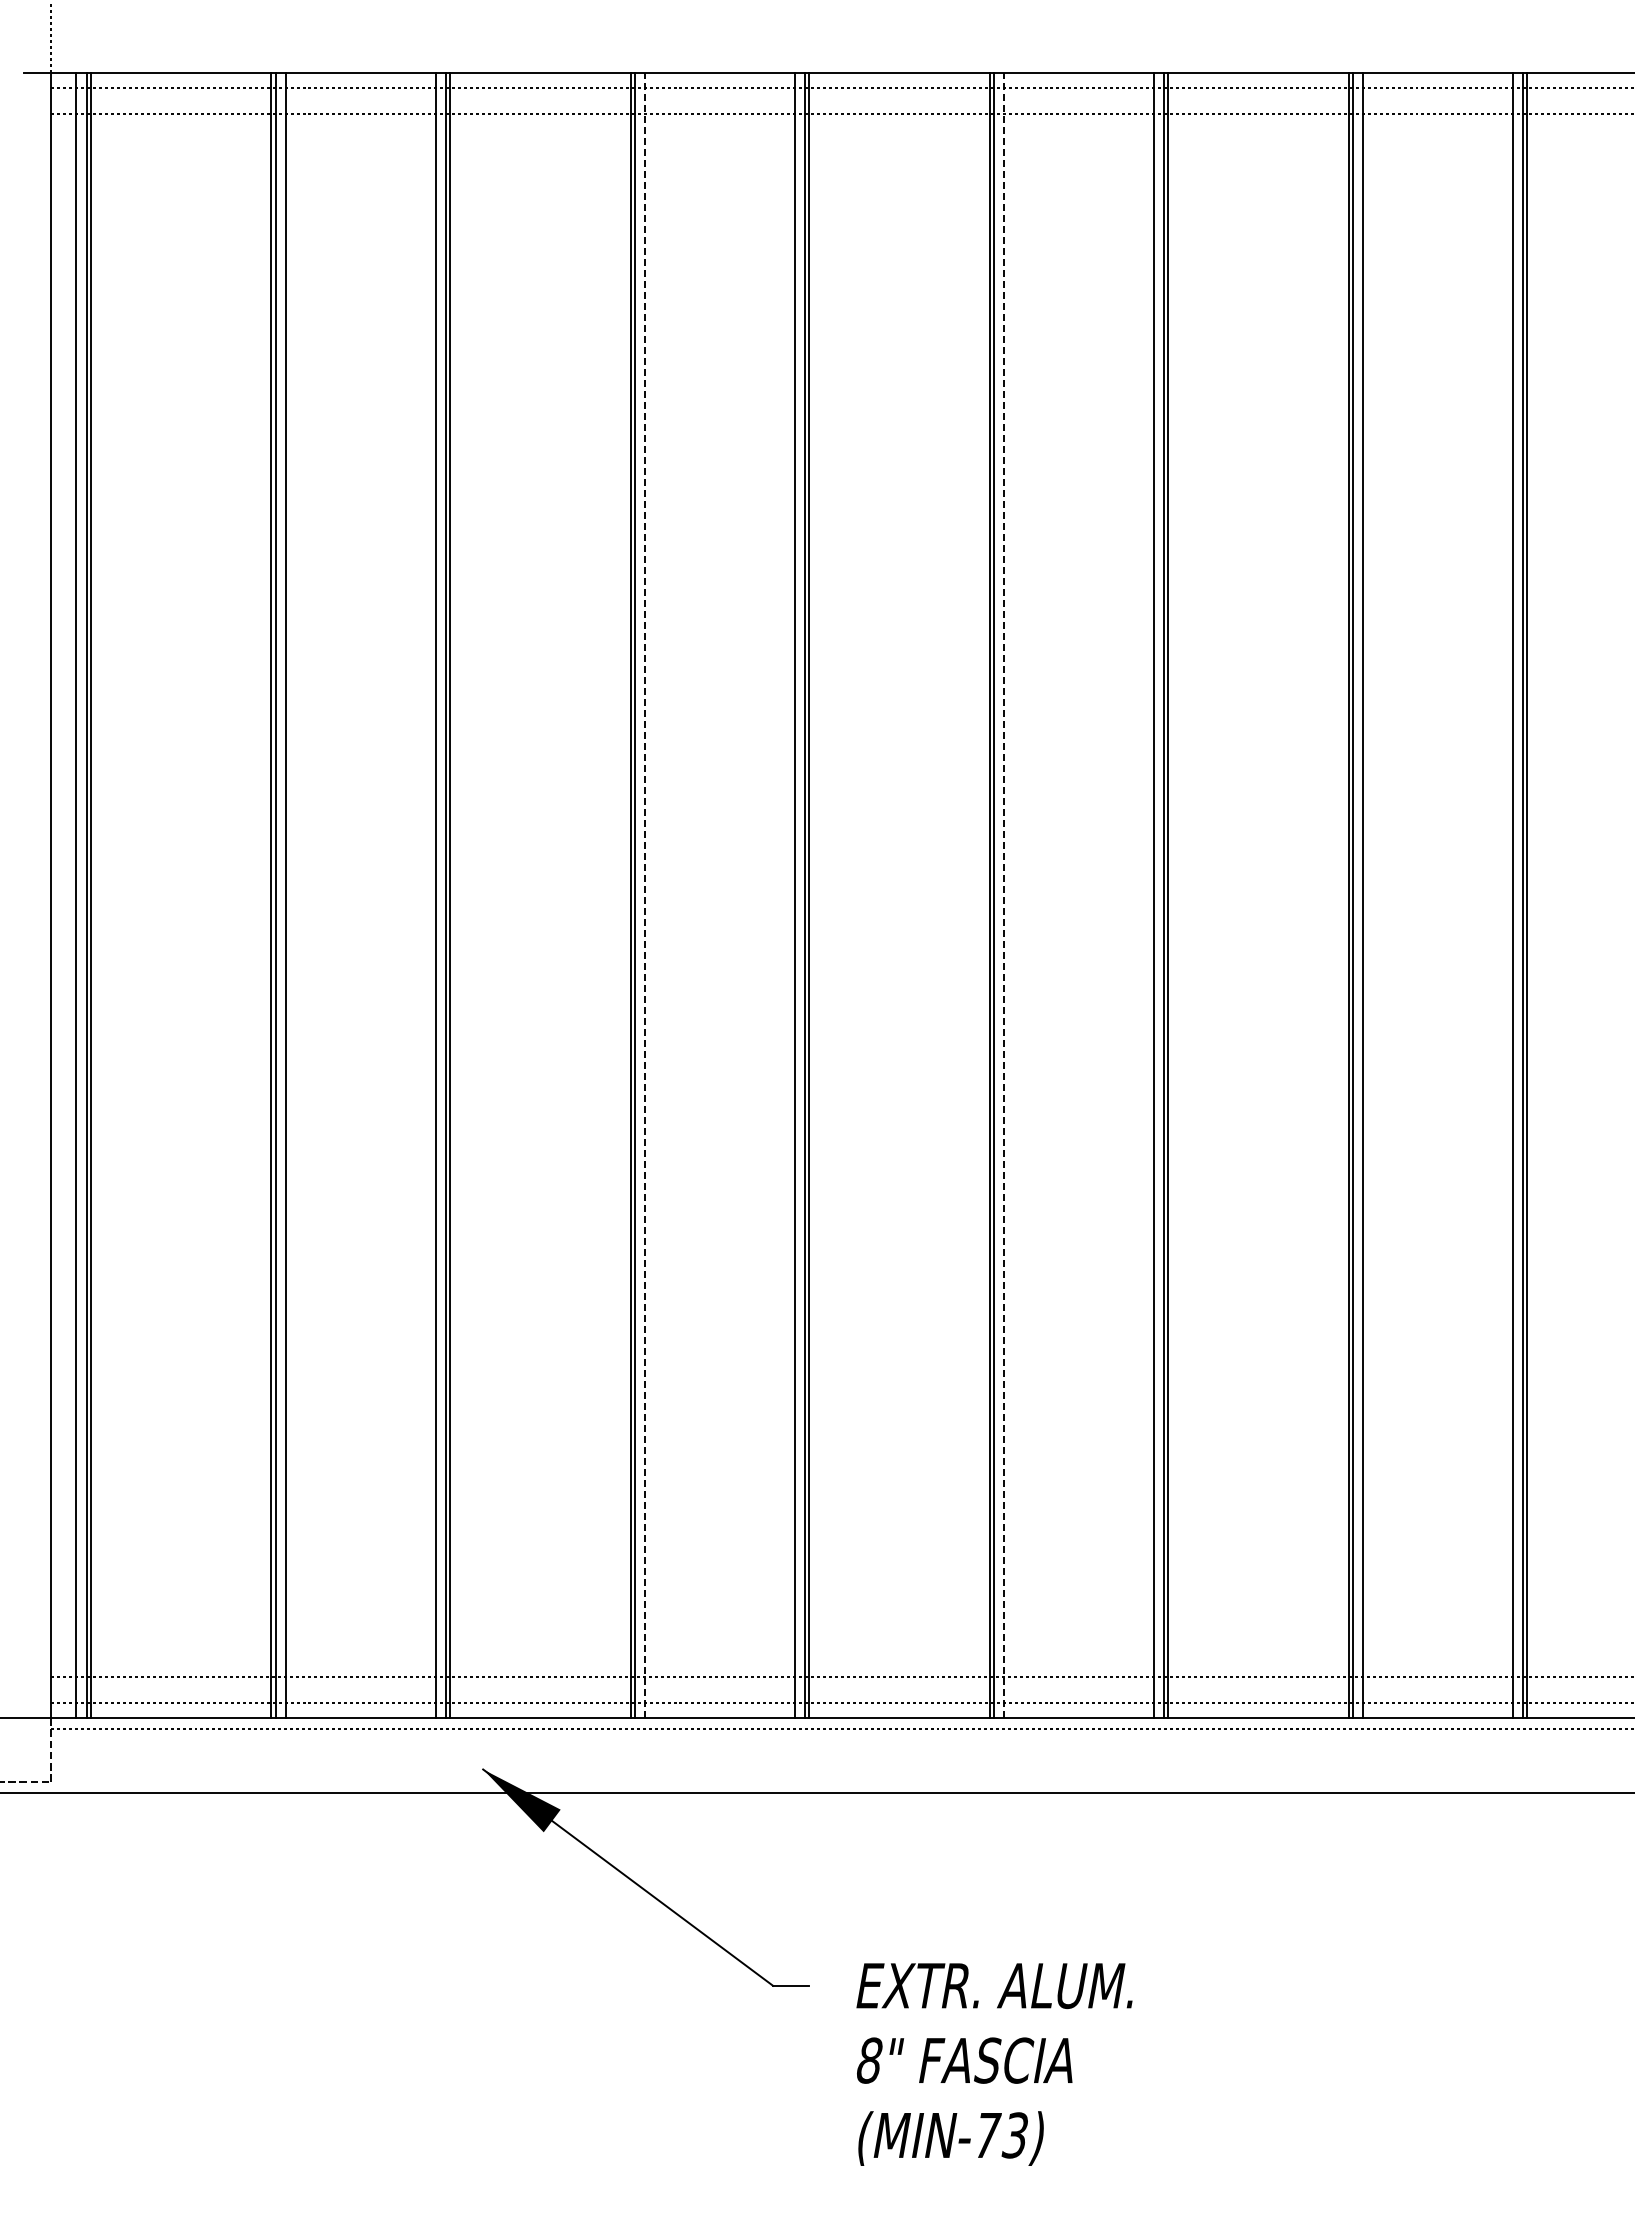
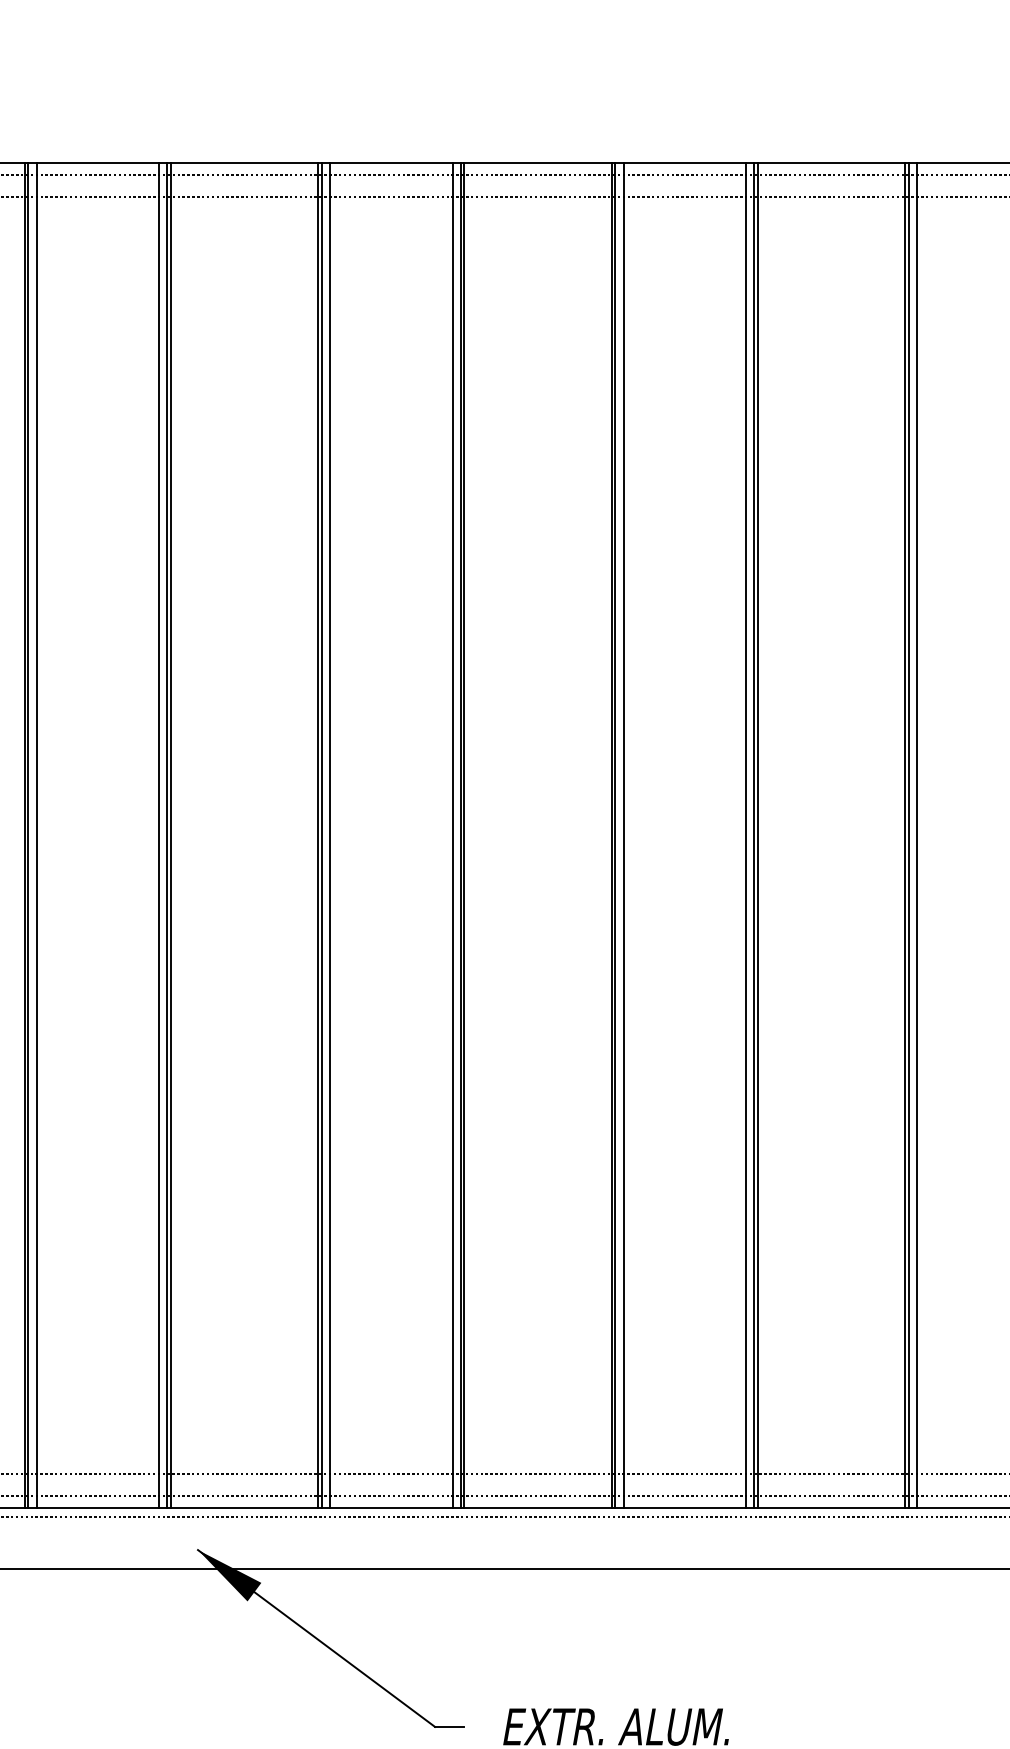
line: (644, 895) -> (329, 835), dashed -> solid
line: (1003, 895) -> (623, 835), dashed -> solid

